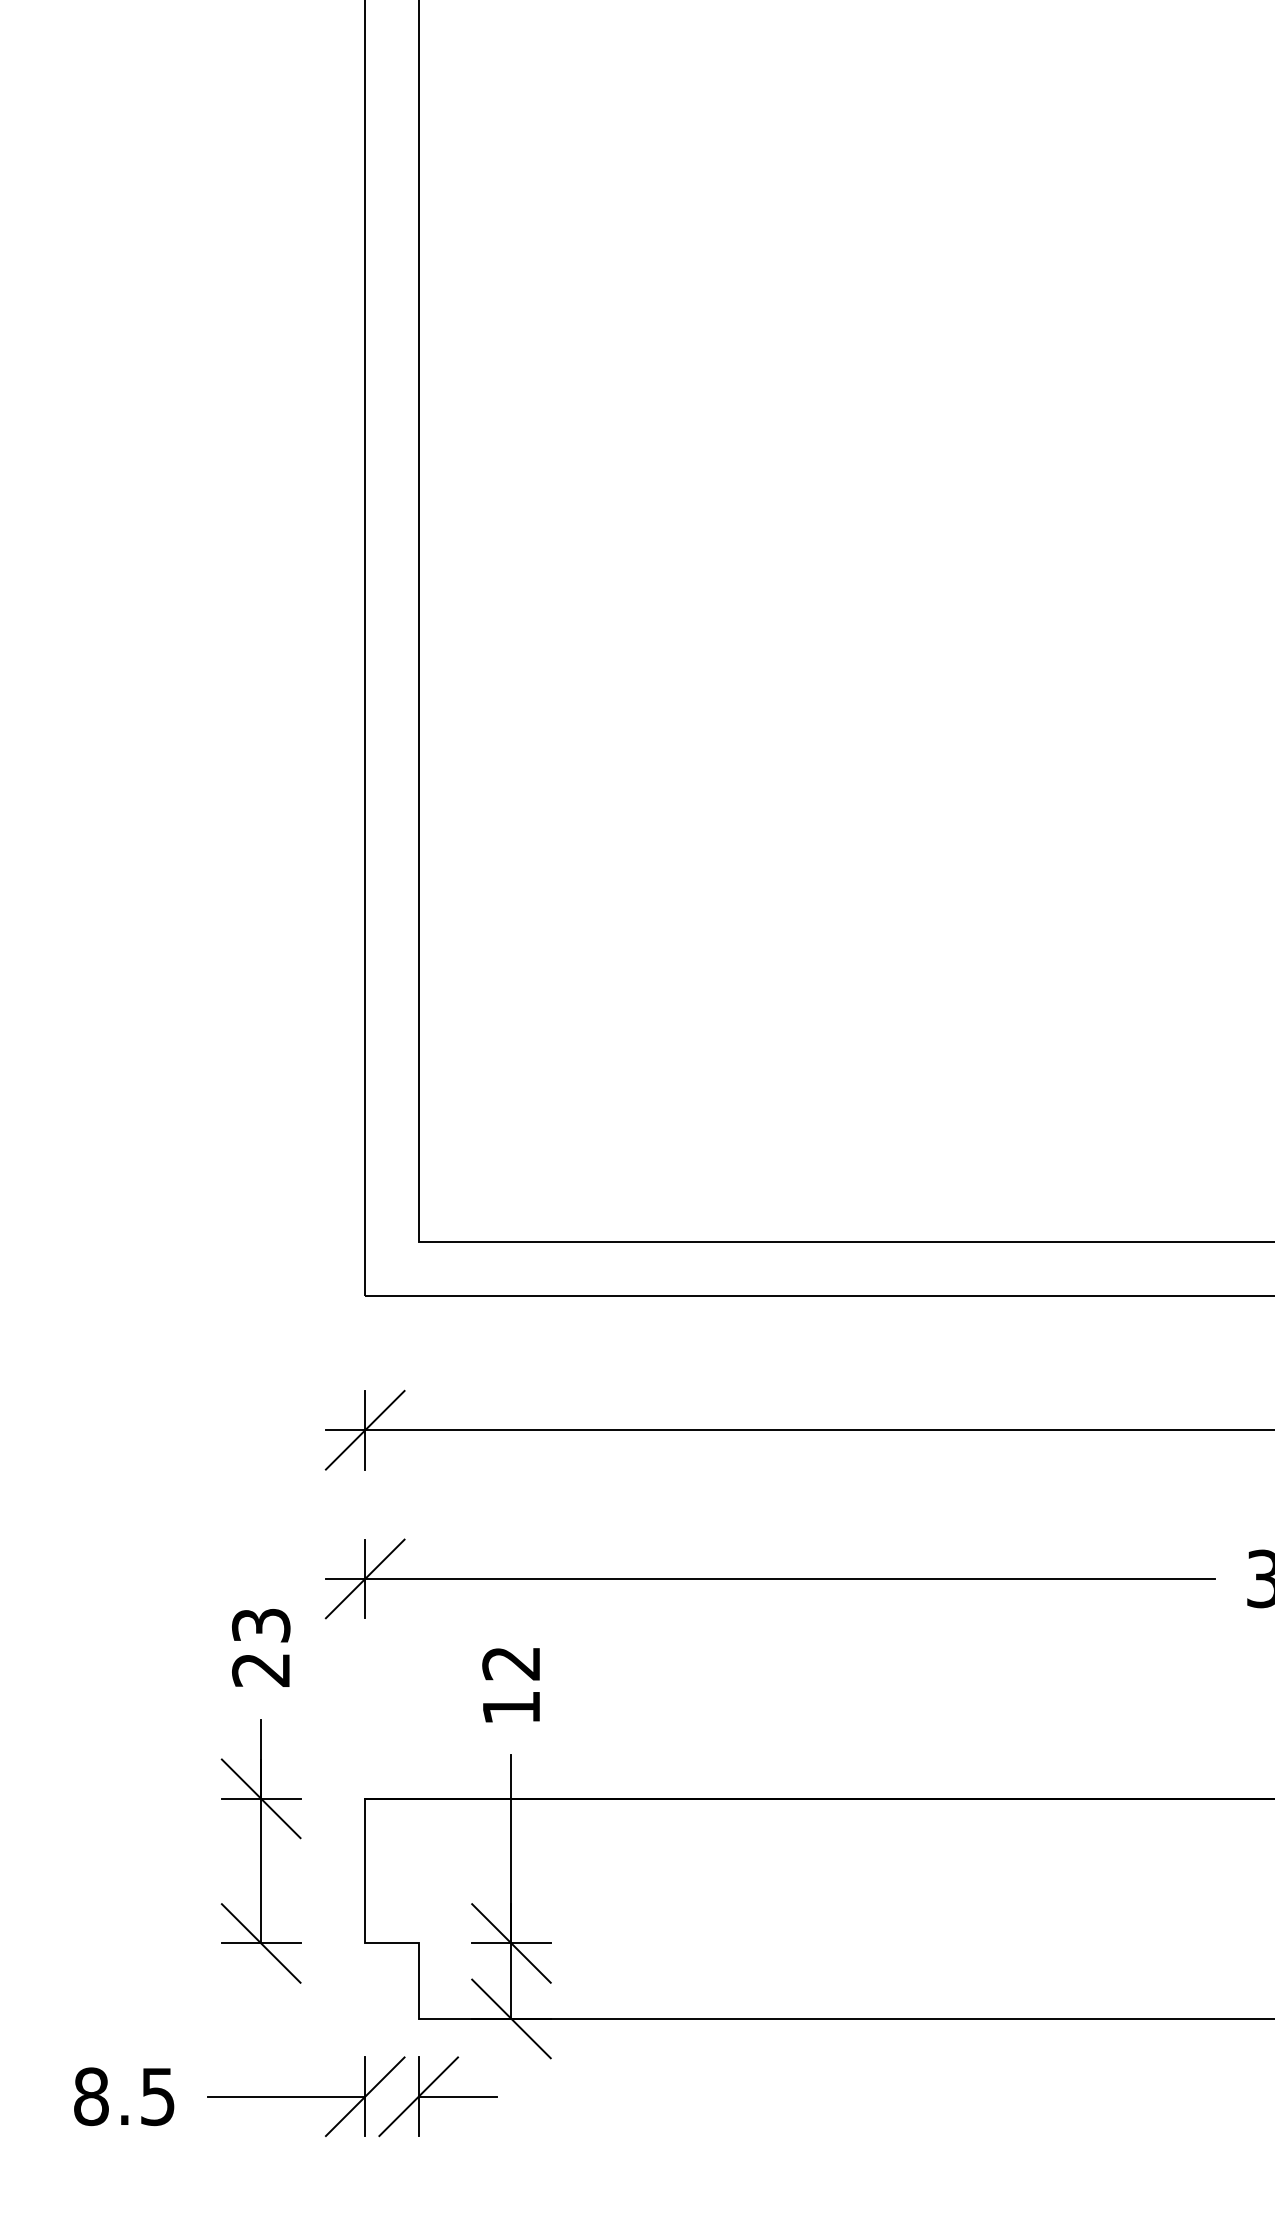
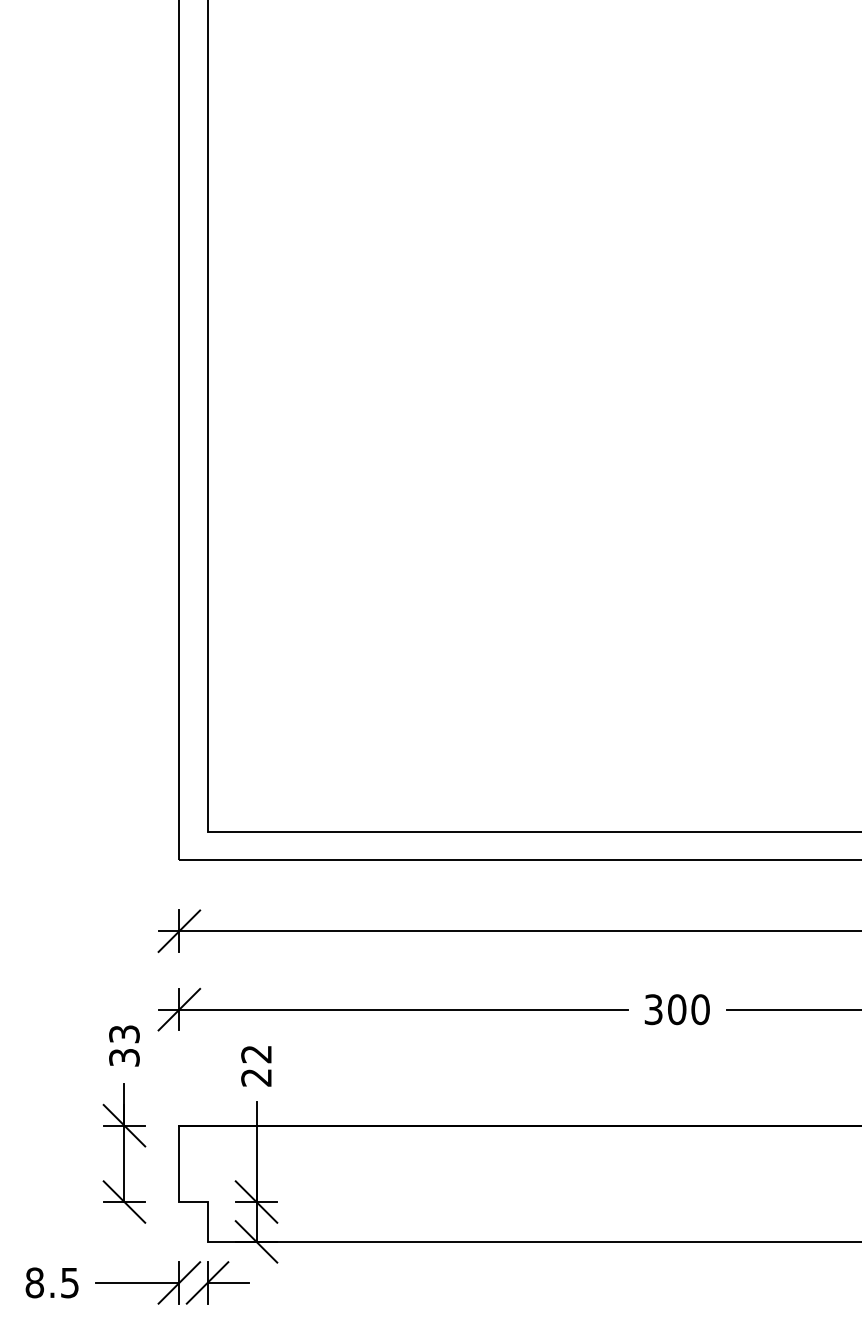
text: (261, 1669) -> (124, 1057), 23 -> 33
text: (511, 1707) -> (256, 1077), 12 -> 22

